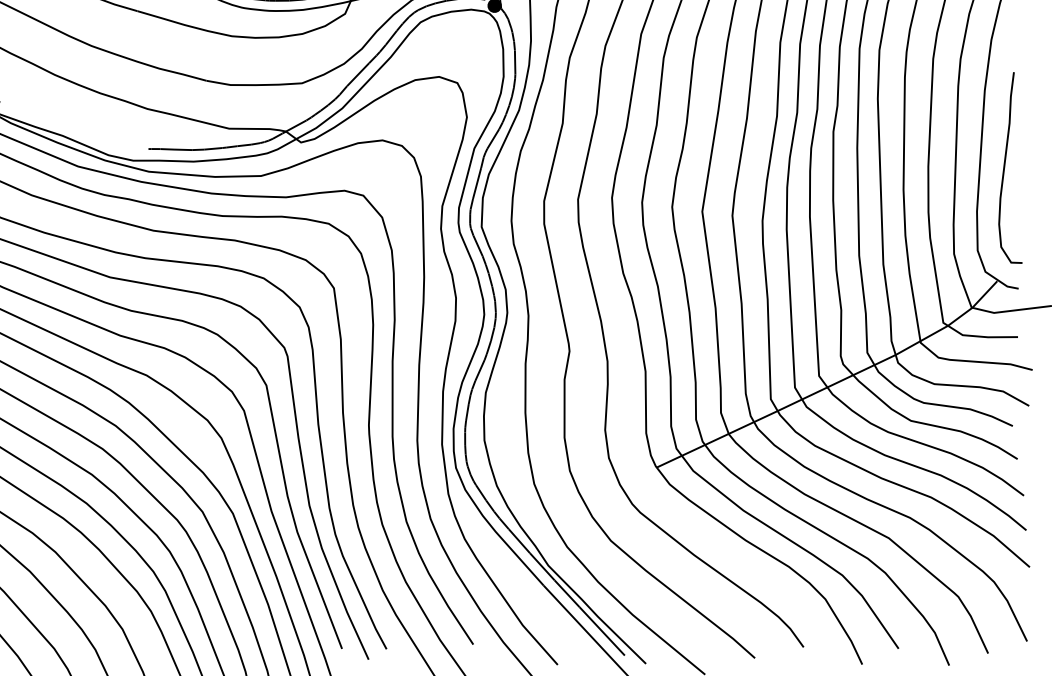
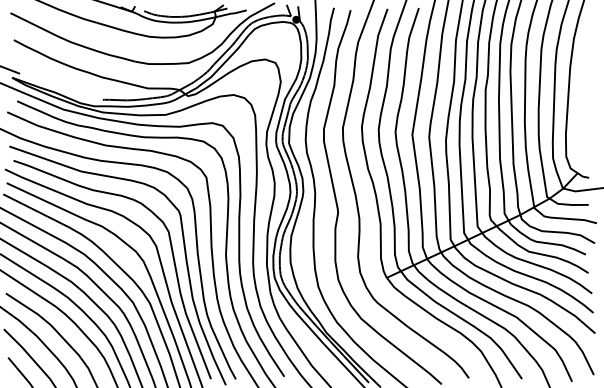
curve: (1006, 166) -> (582, 109), removed

